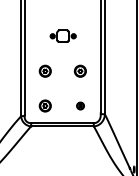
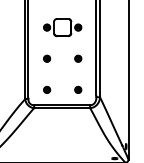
part: (62, 36) -> (62, 27), size x1.67
part: (46, 70) -> (47, 58), size x0.62
part: (80, 70) -> (78, 58), size x0.62
part: (46, 105) -> (47, 89), size x0.62

